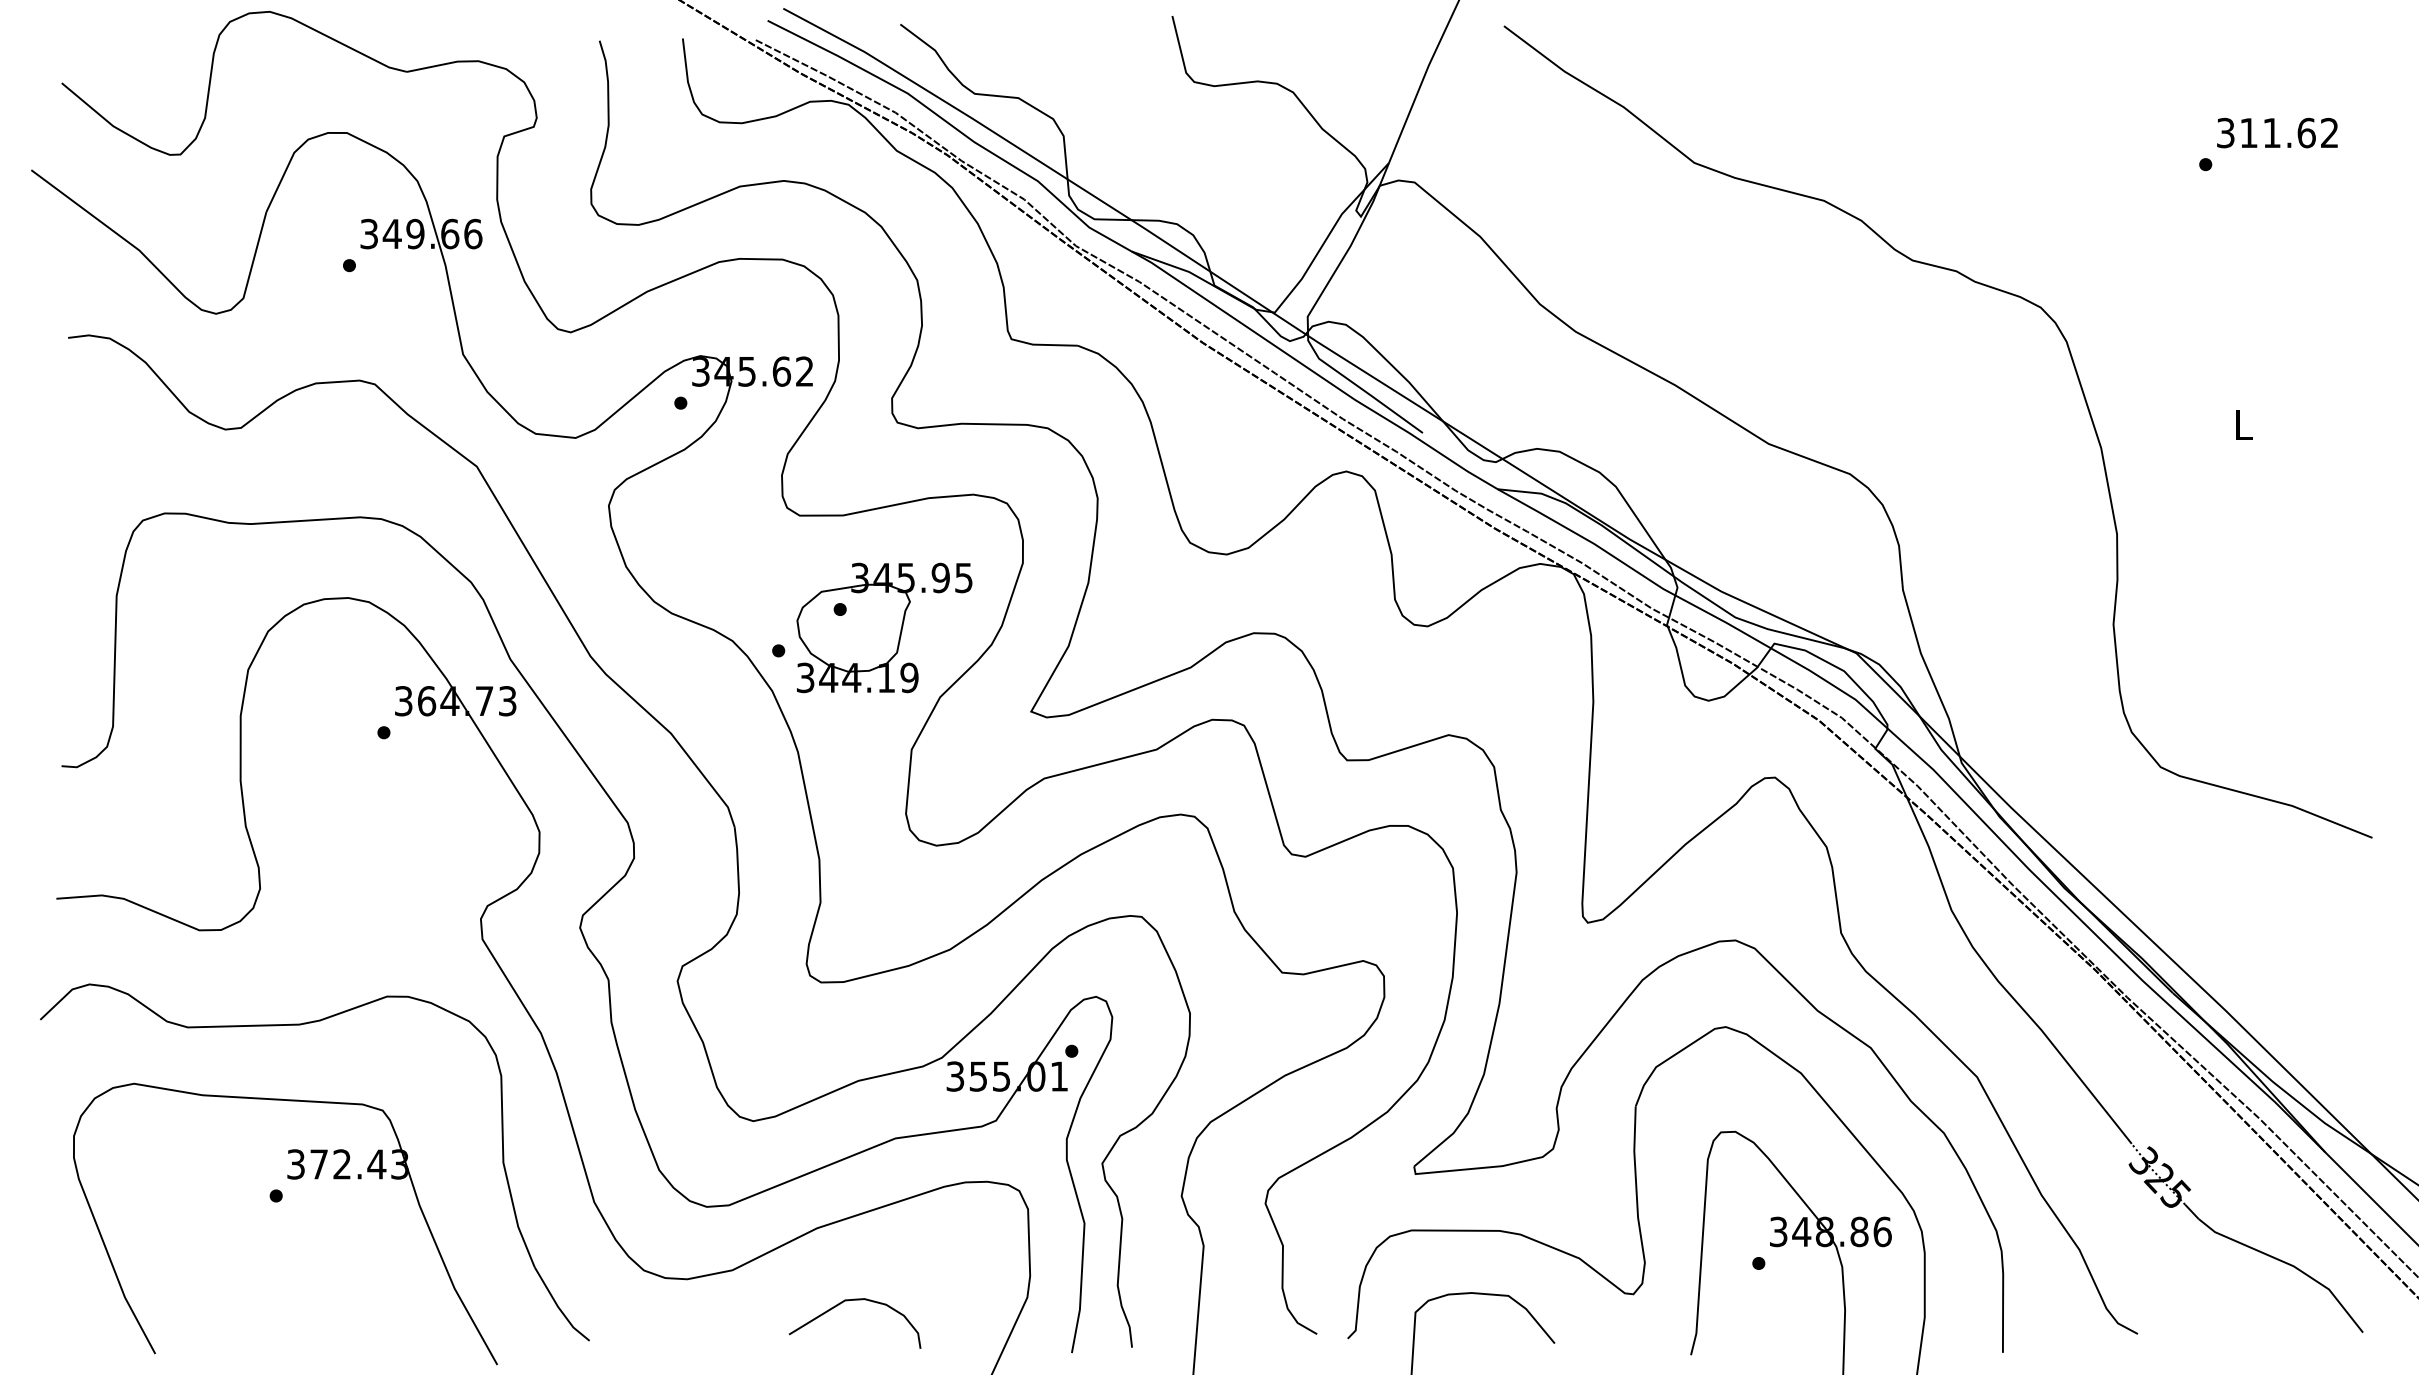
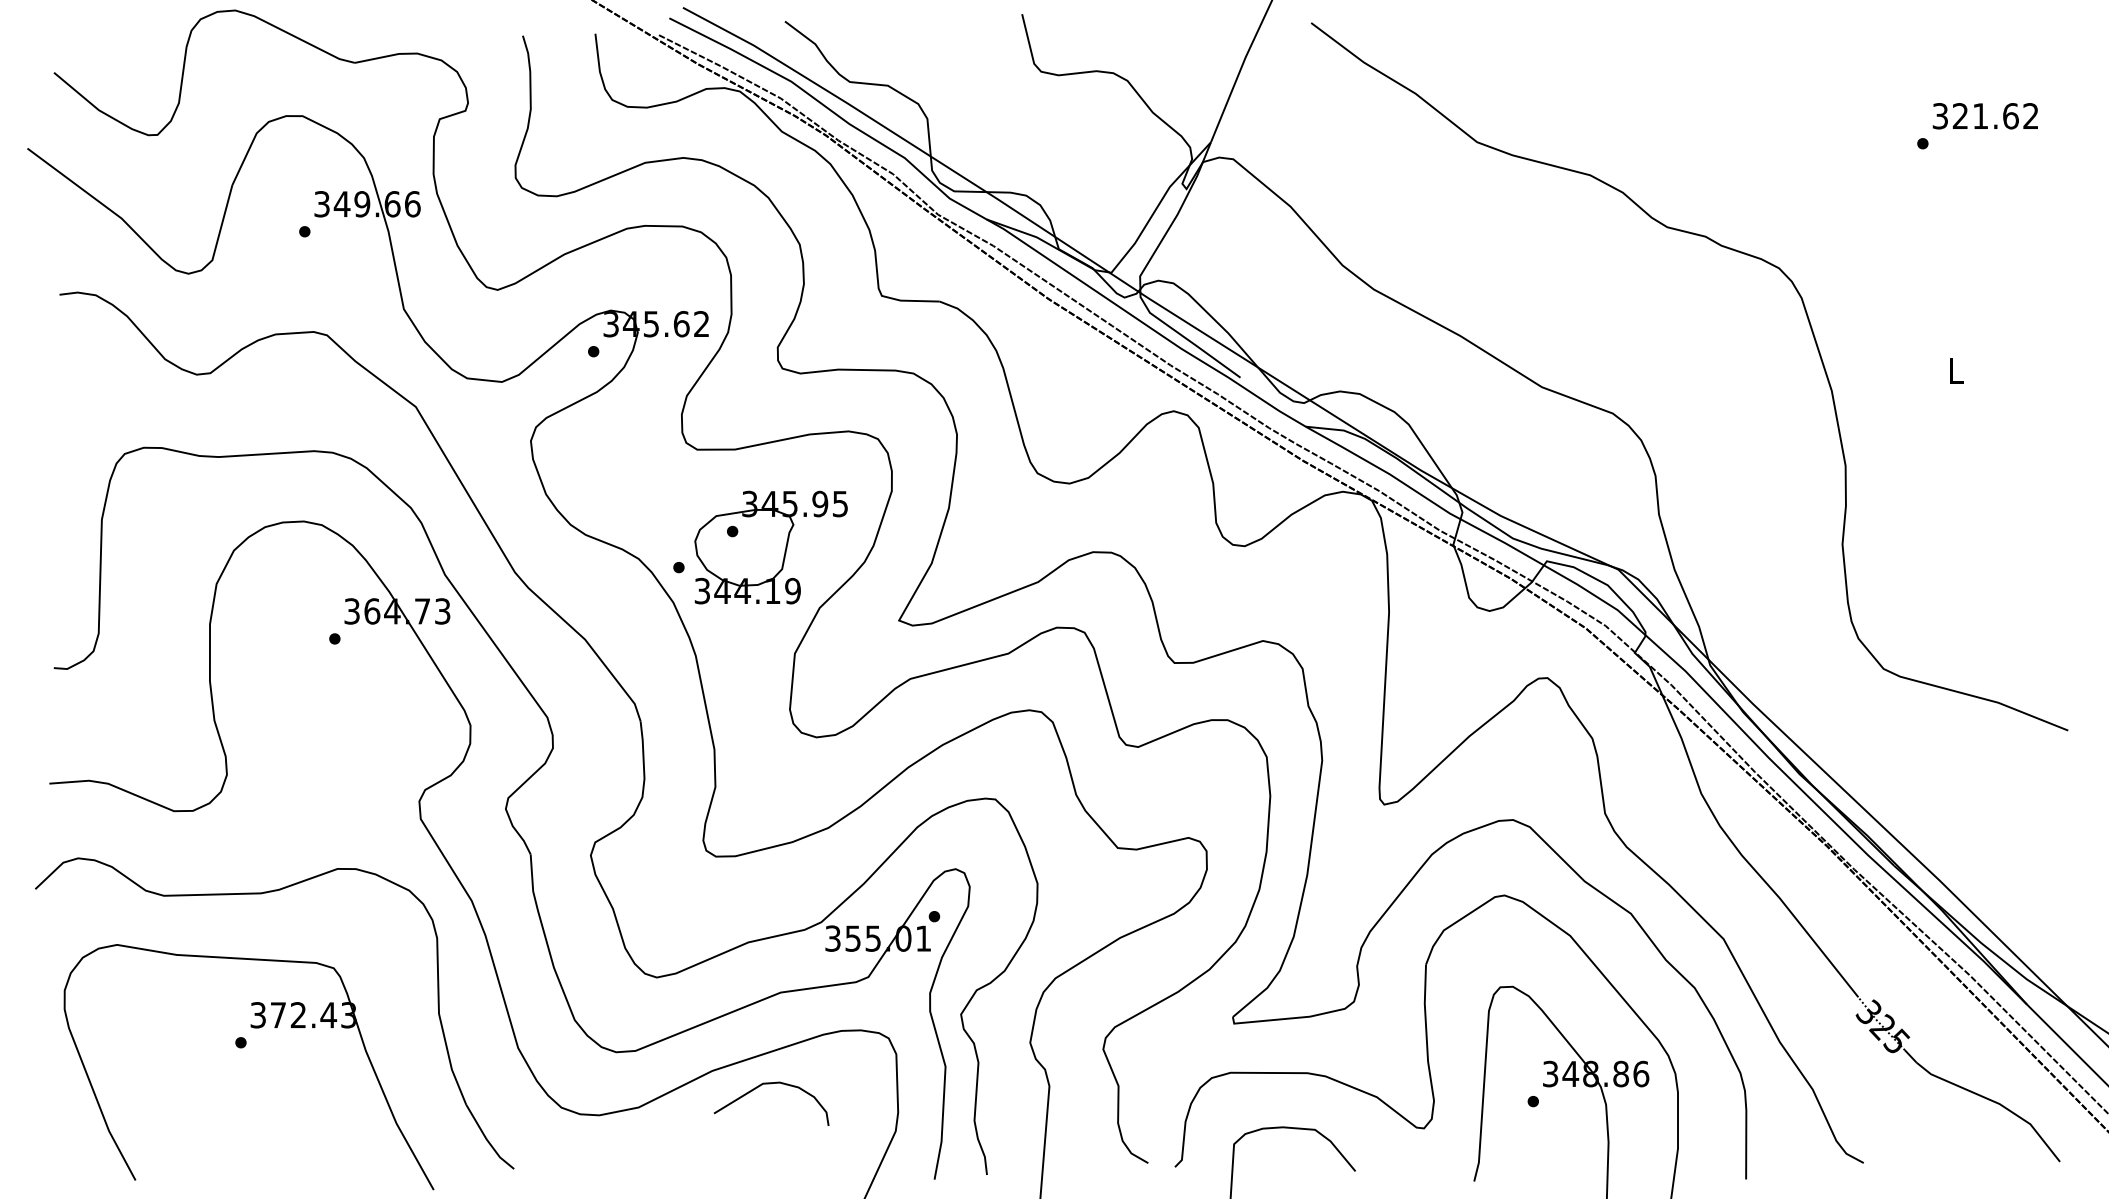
text: (2247, 132) -> (1959, 115), 311.62 -> 321.62
curve: (855, 1301) -> (771, 1084), moved

